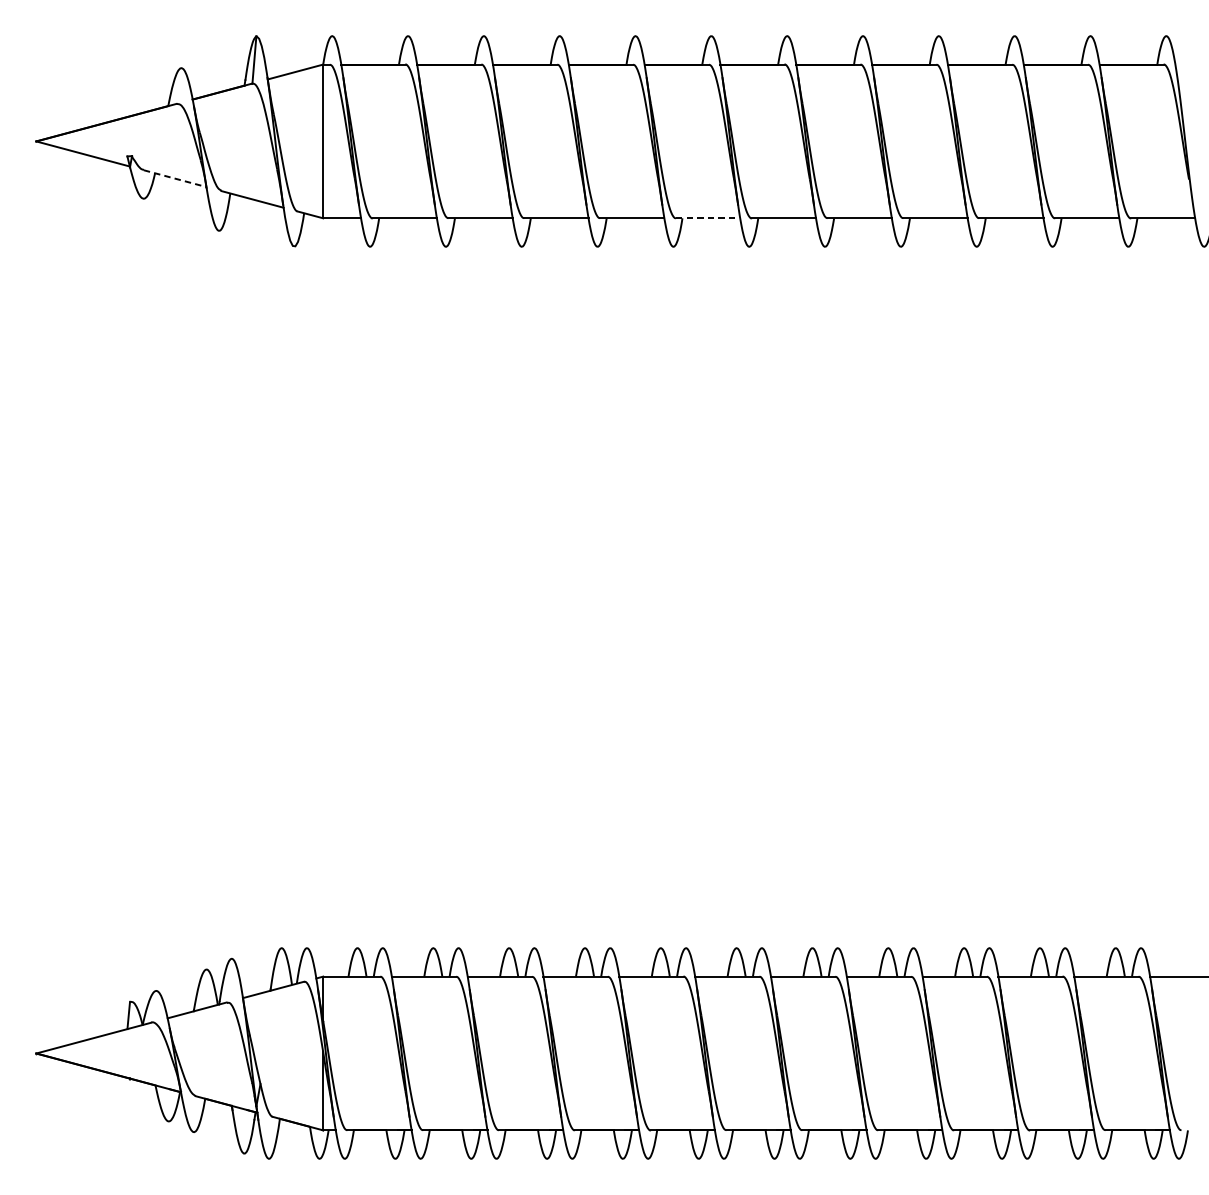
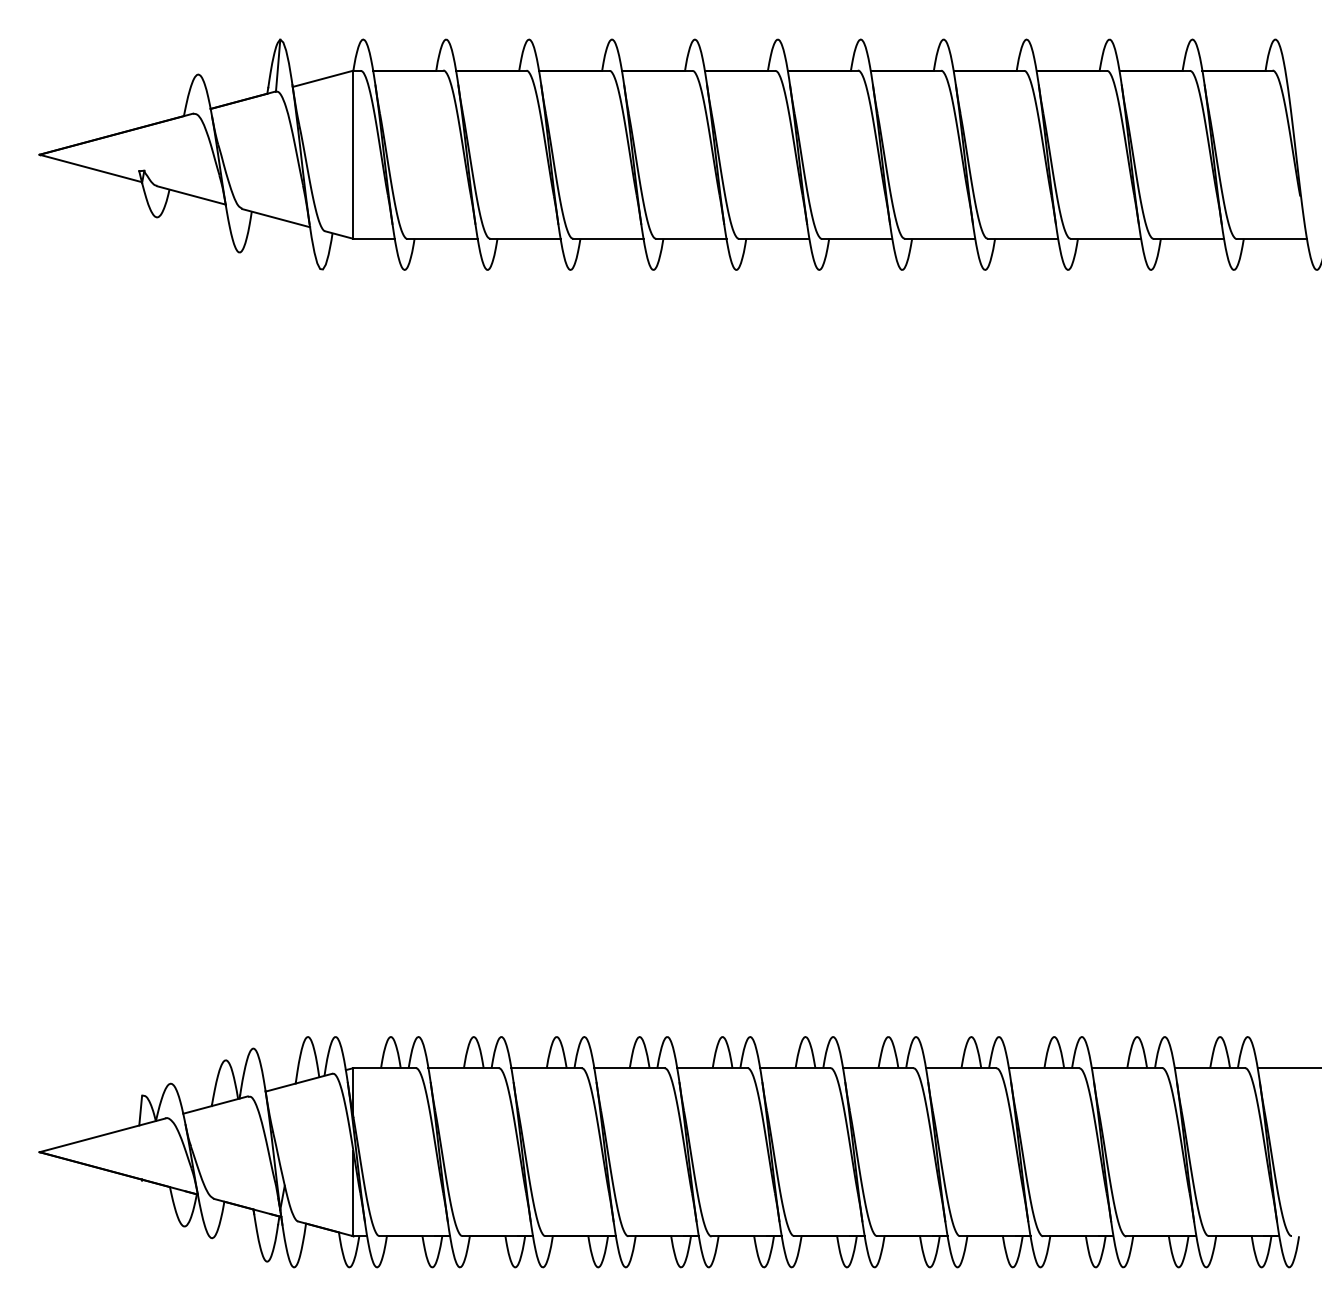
line: (175, 178) -> (191, 195), dashed -> solid
line: (708, 218) -> (774, 238), dashed -> solid

